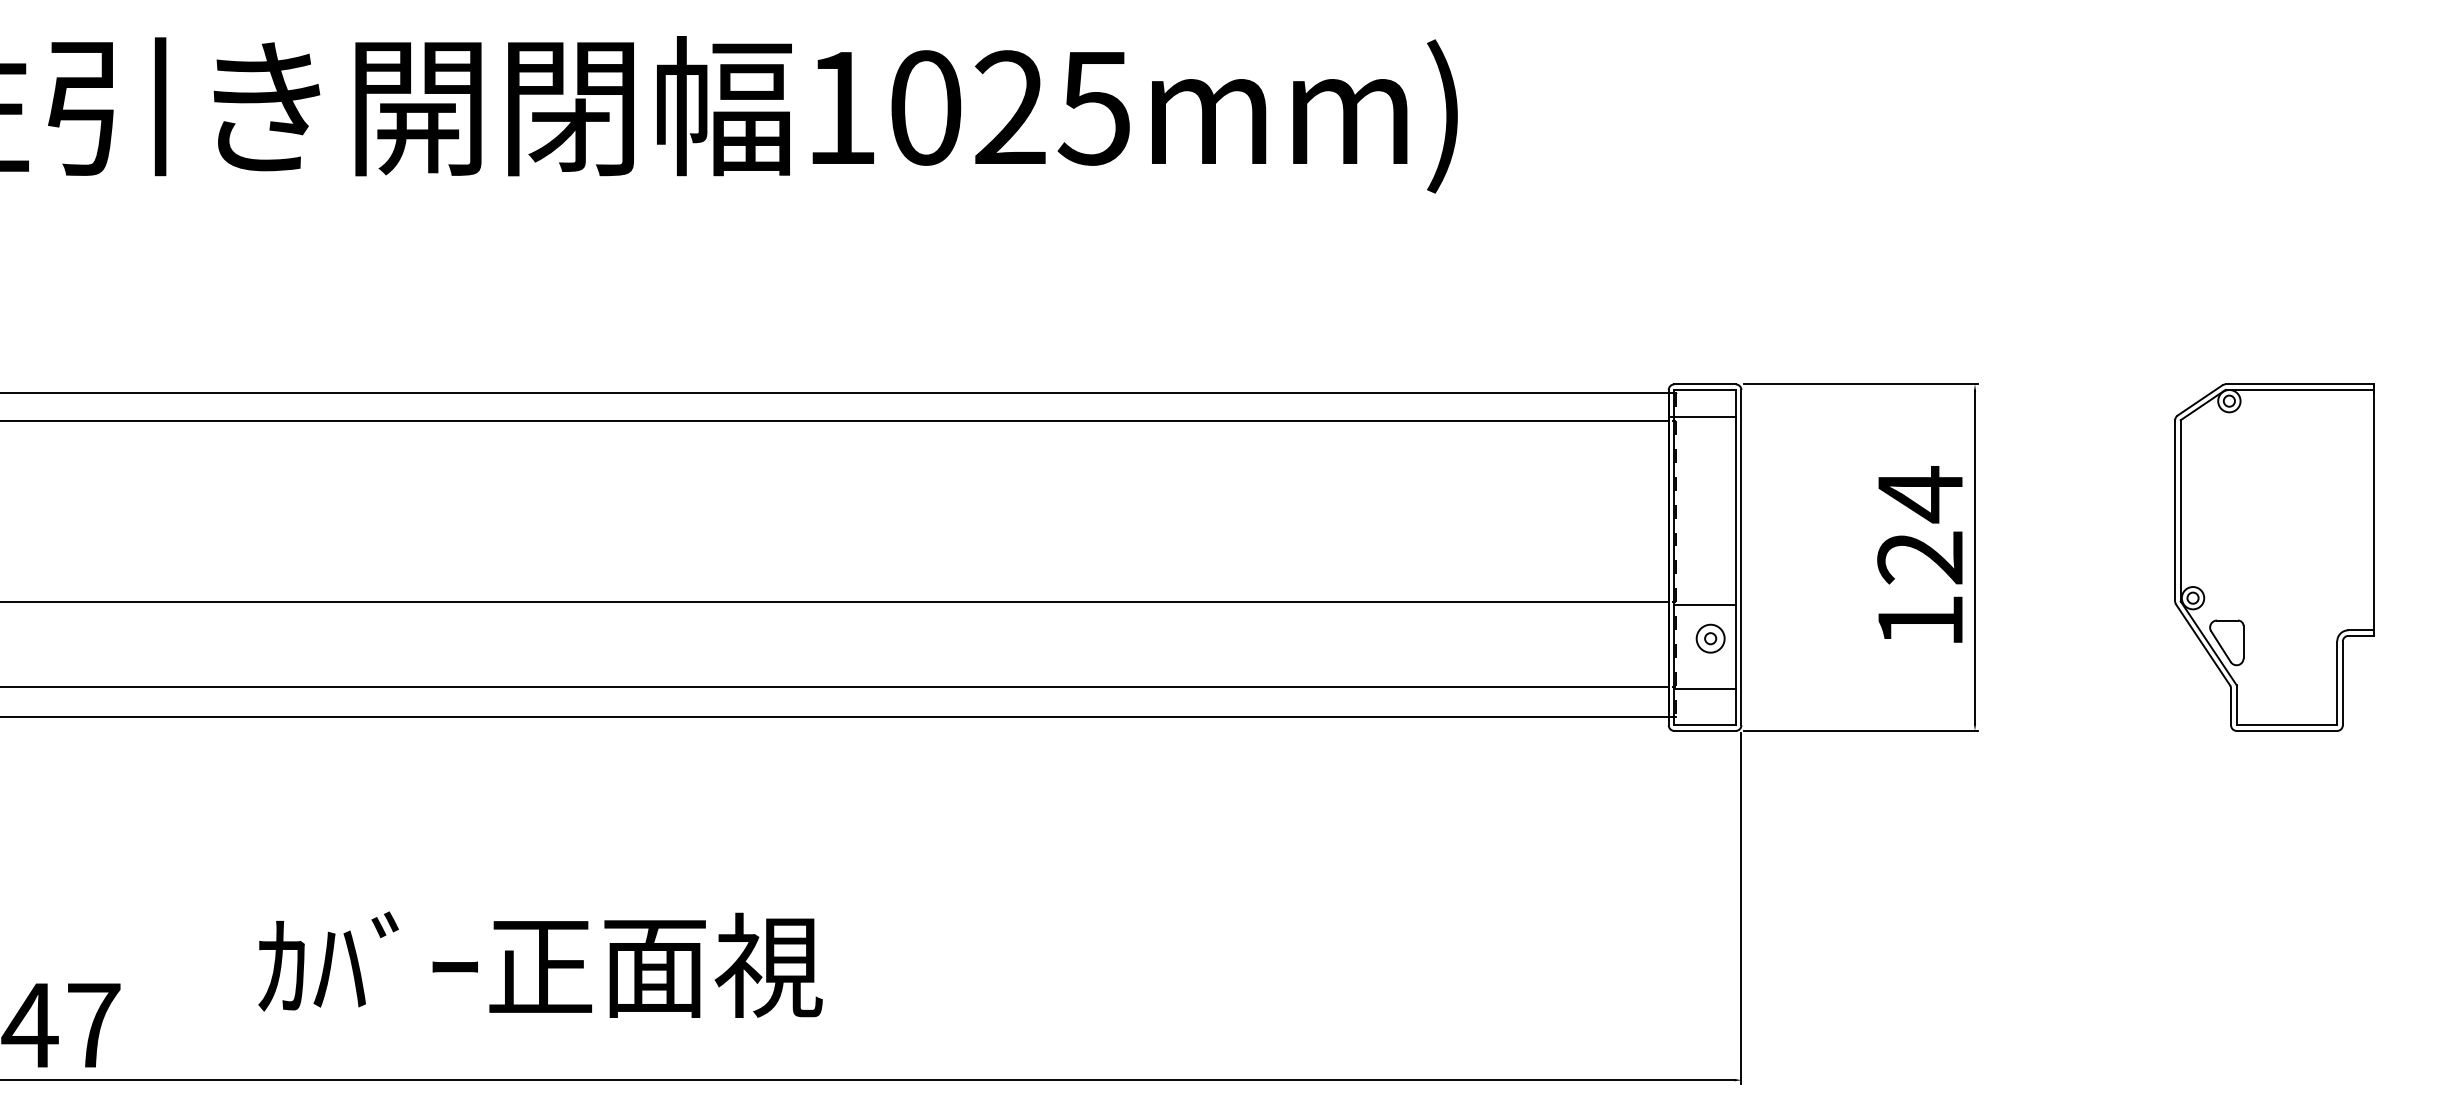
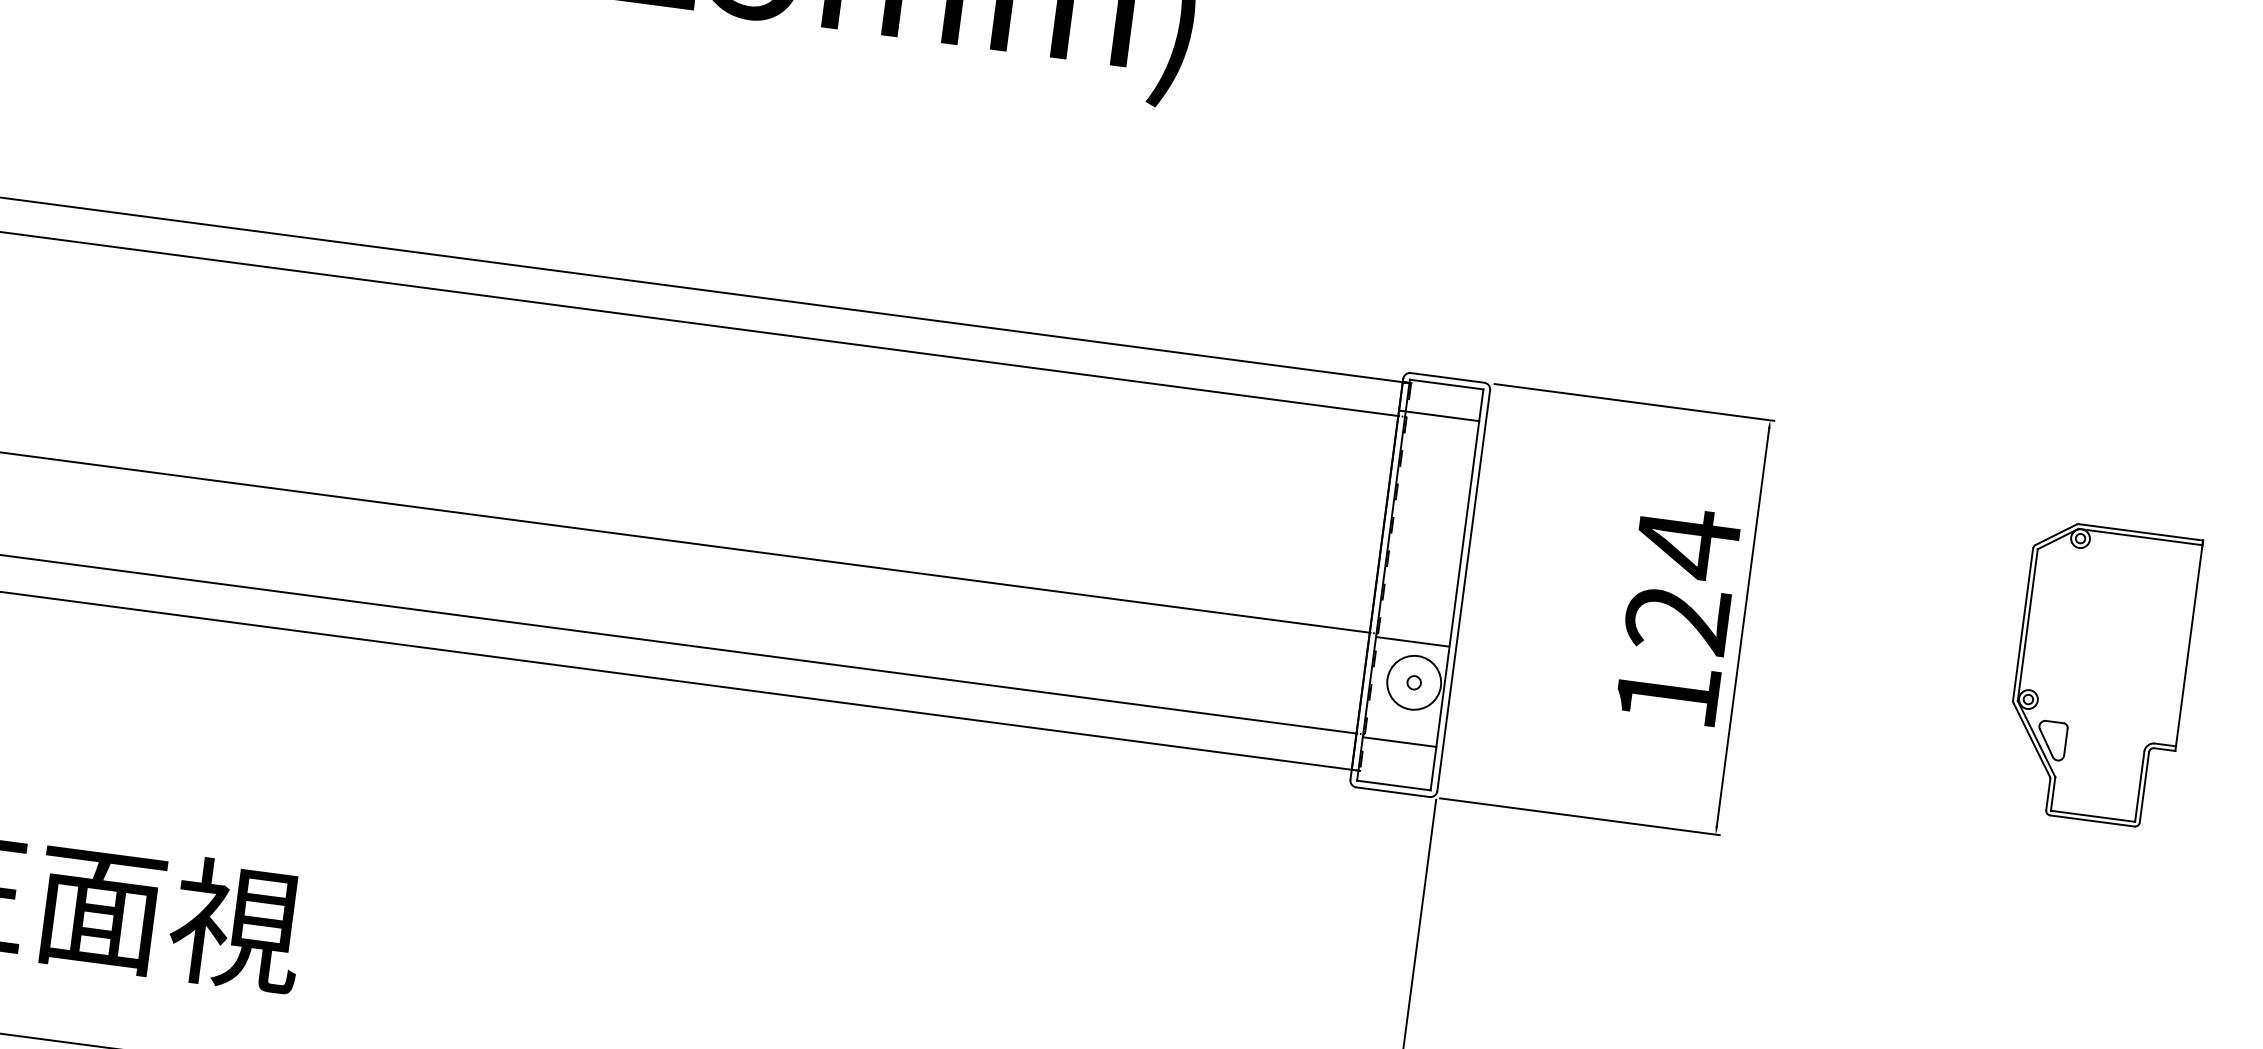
part: (2274, 557) -> (2101, 674), size x0.7
circle: (1710, 638) -> (1414, 682), size x1.6

